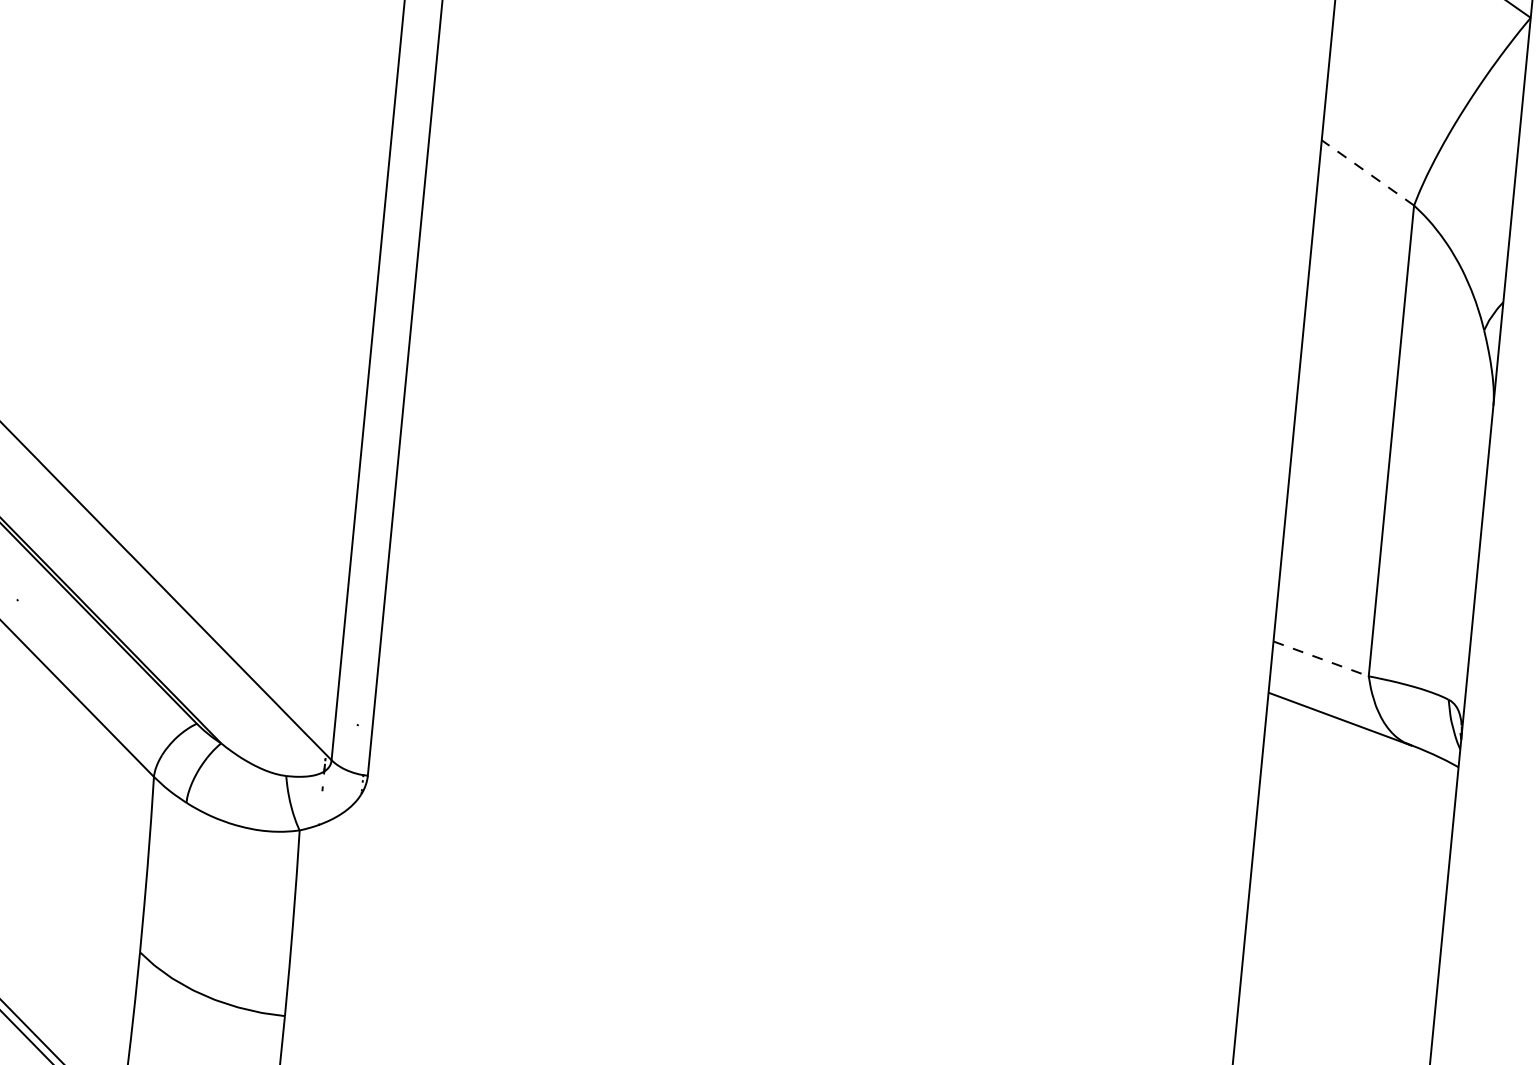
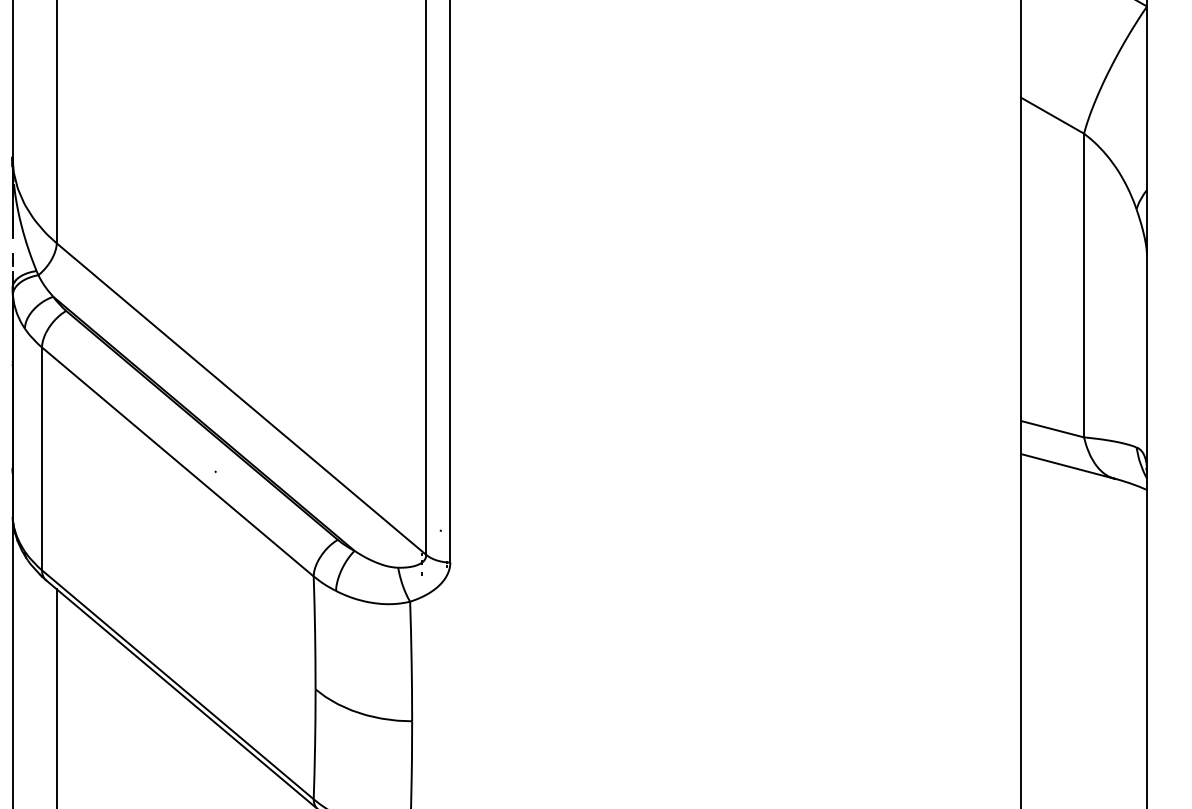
line: (1367, 172) -> (1052, 115), dashed -> solid
line: (1322, 659) -> (1053, 429), dashed -> solid

